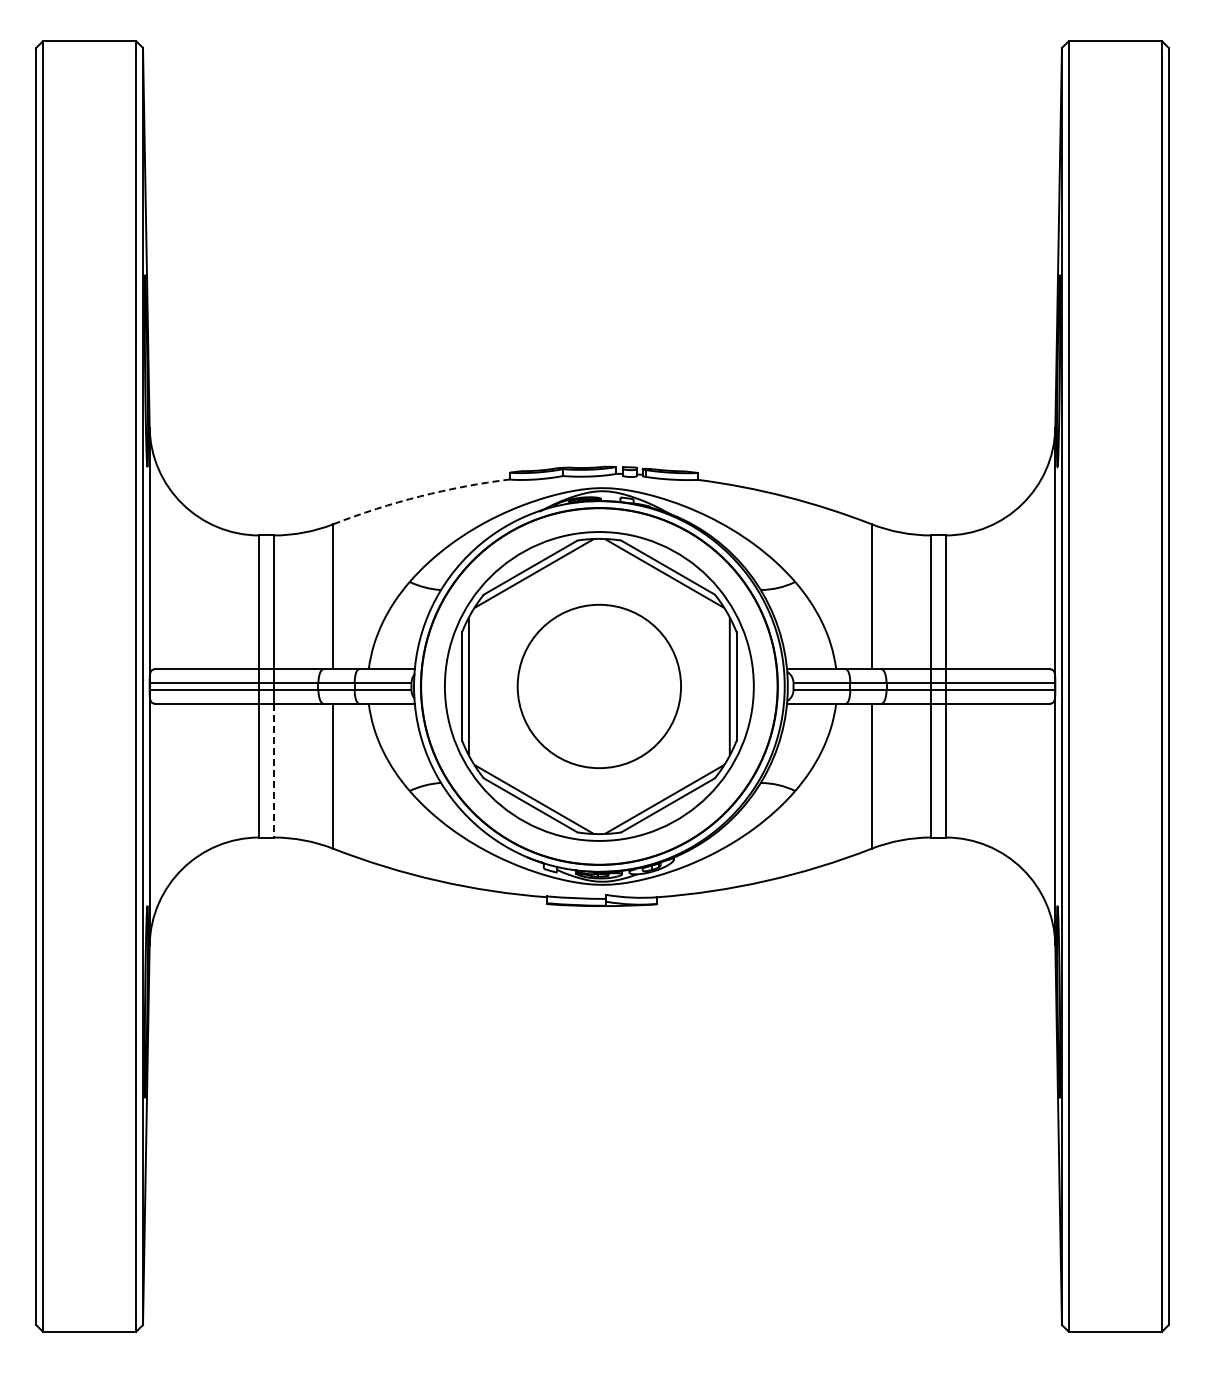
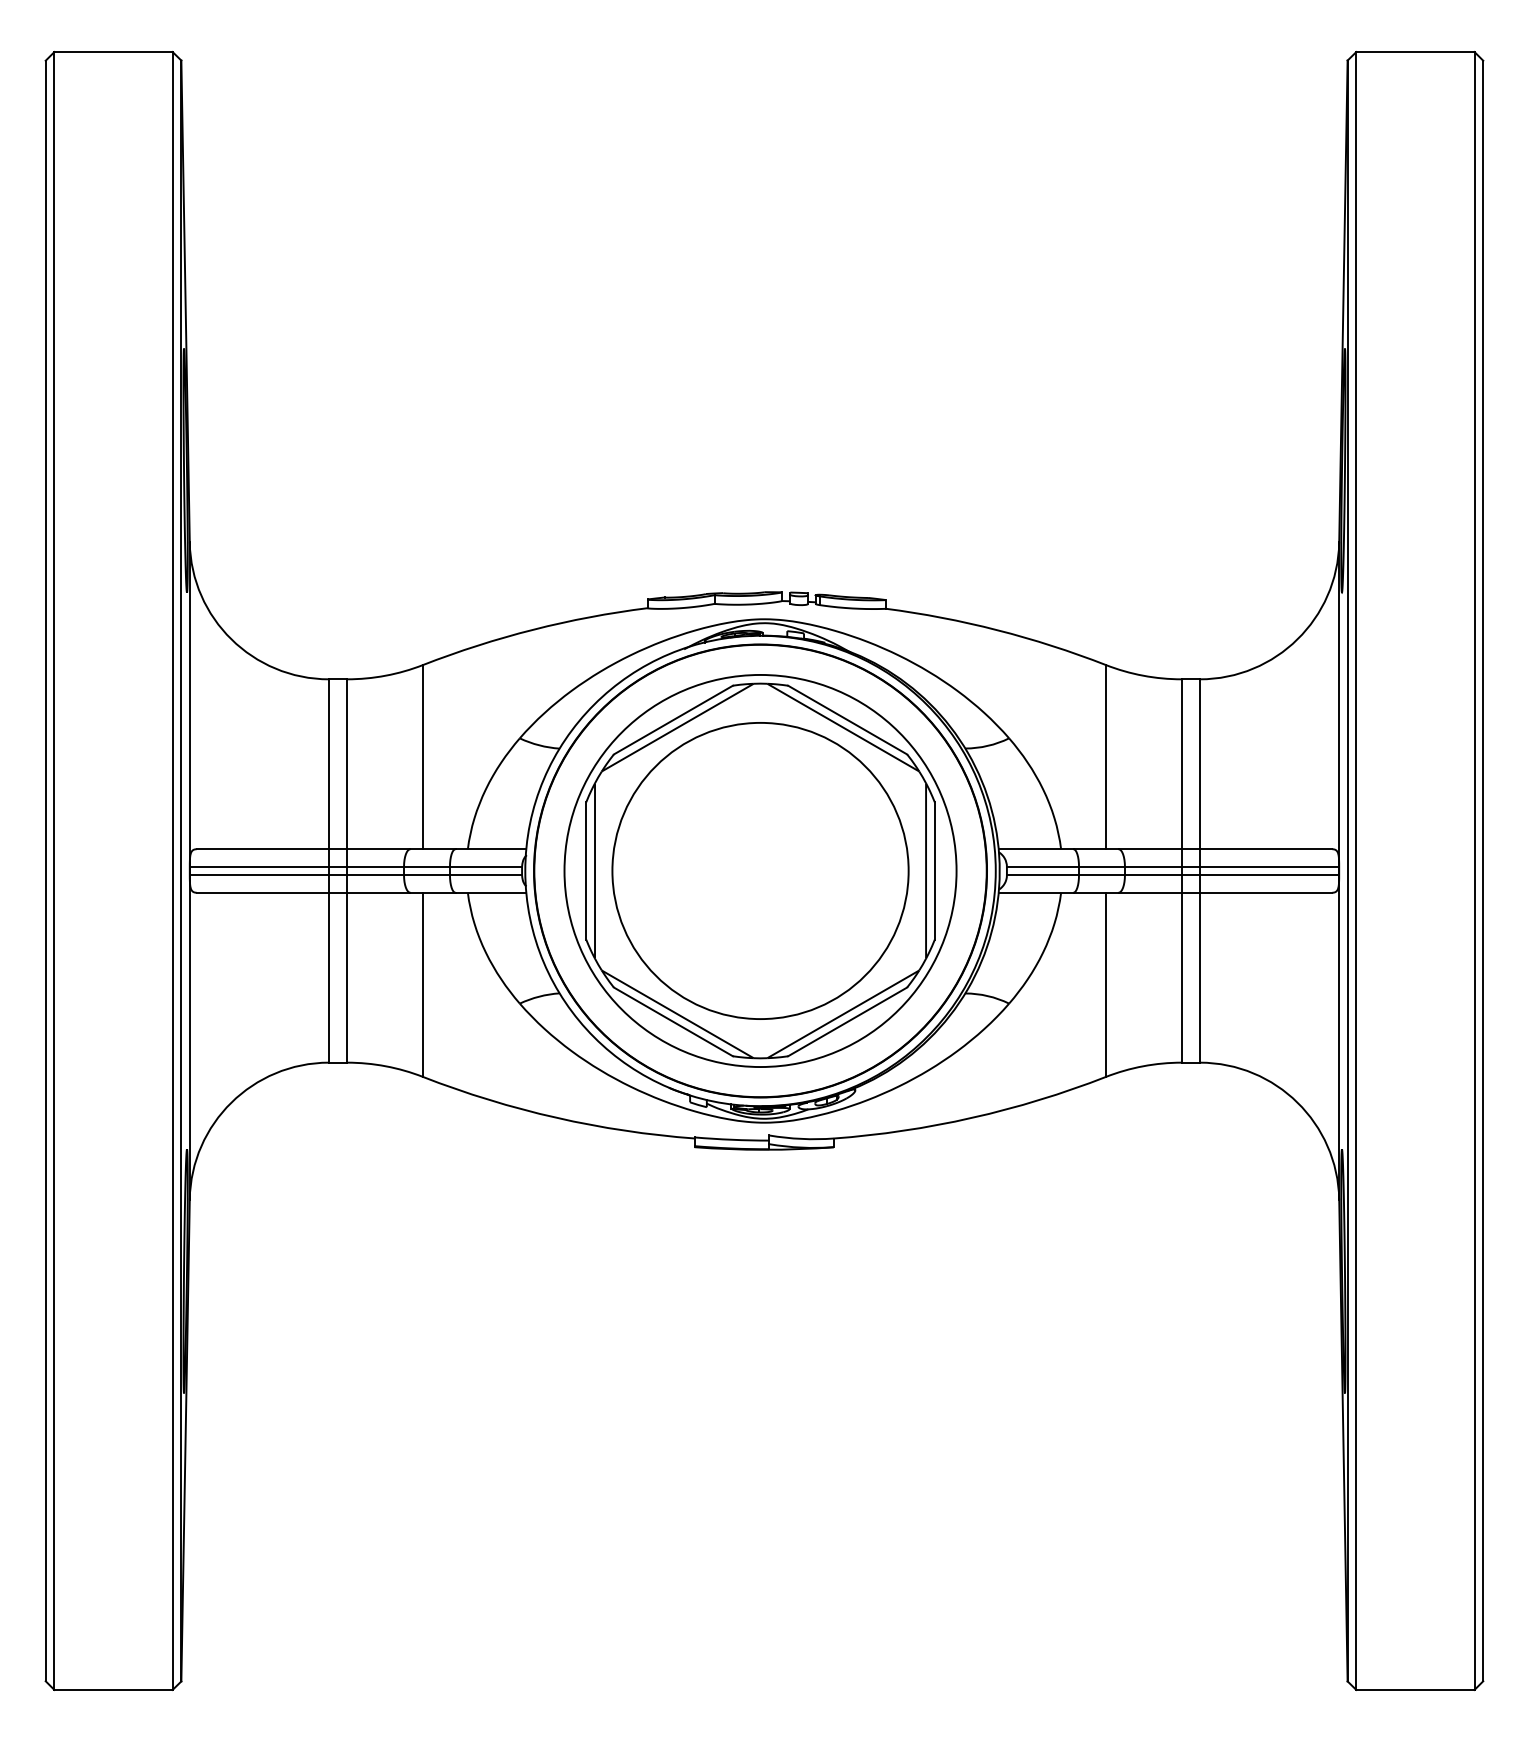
arc: (420, 496) -> (533, 629), dashed -> solid
circle: (599, 686) -> (760, 871), size x1.43
line: (273, 770) -> (346, 977), dashed -> solid

